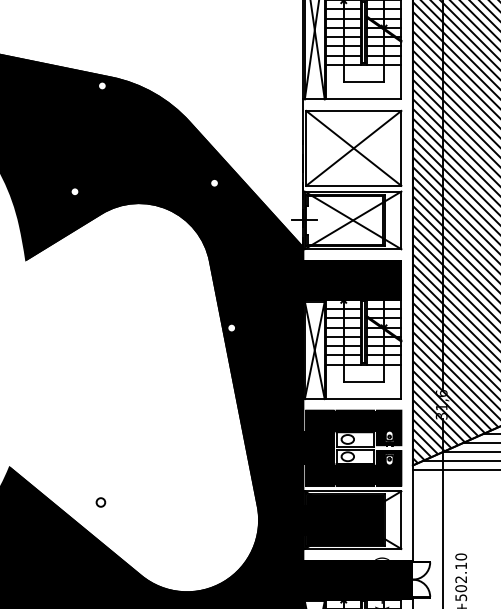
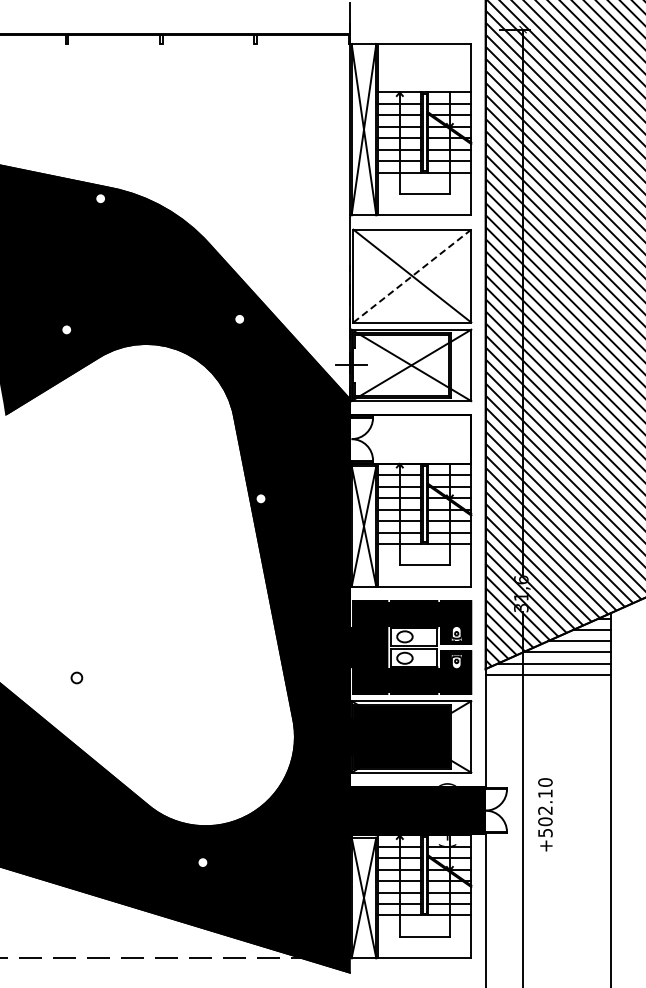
line: (353, 148) -> (411, 276), solid -> dashed
fill: (352, 280) -> (410, 439), removed
circle: (100, 502) -> (76, 677), moved

